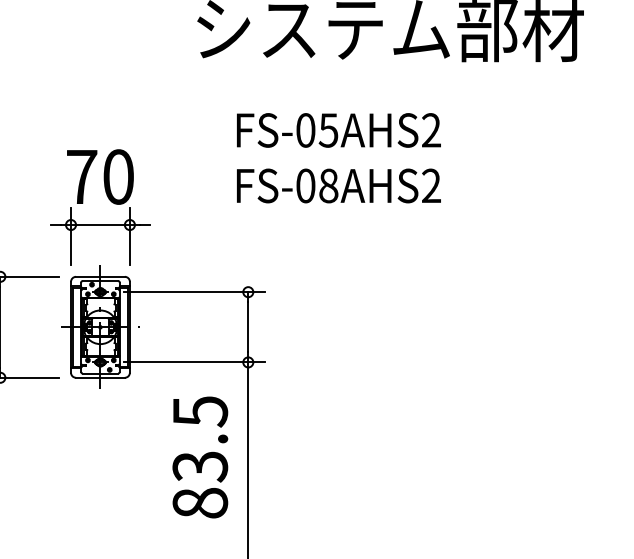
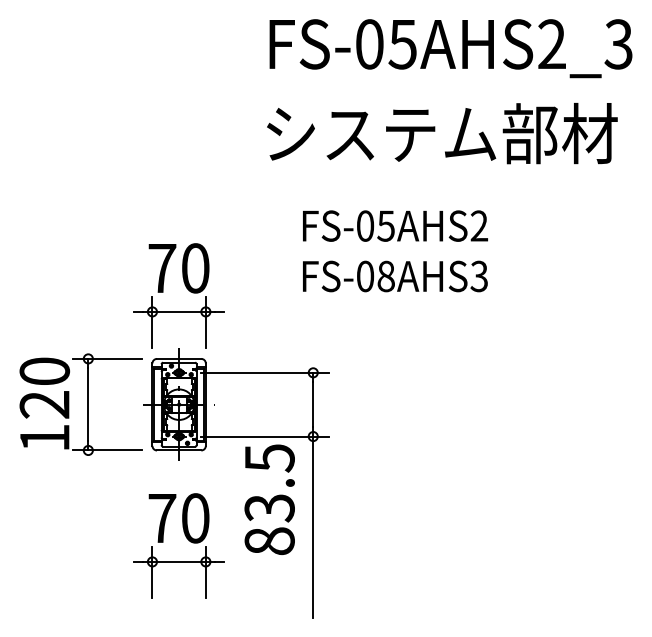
text: (431, 185) -> (479, 276), FS-08AHS2 -> FS-08AHS3
text: (200, 457) -> (269, 499), moved
part: (108, 474) -> (186, 538), added

